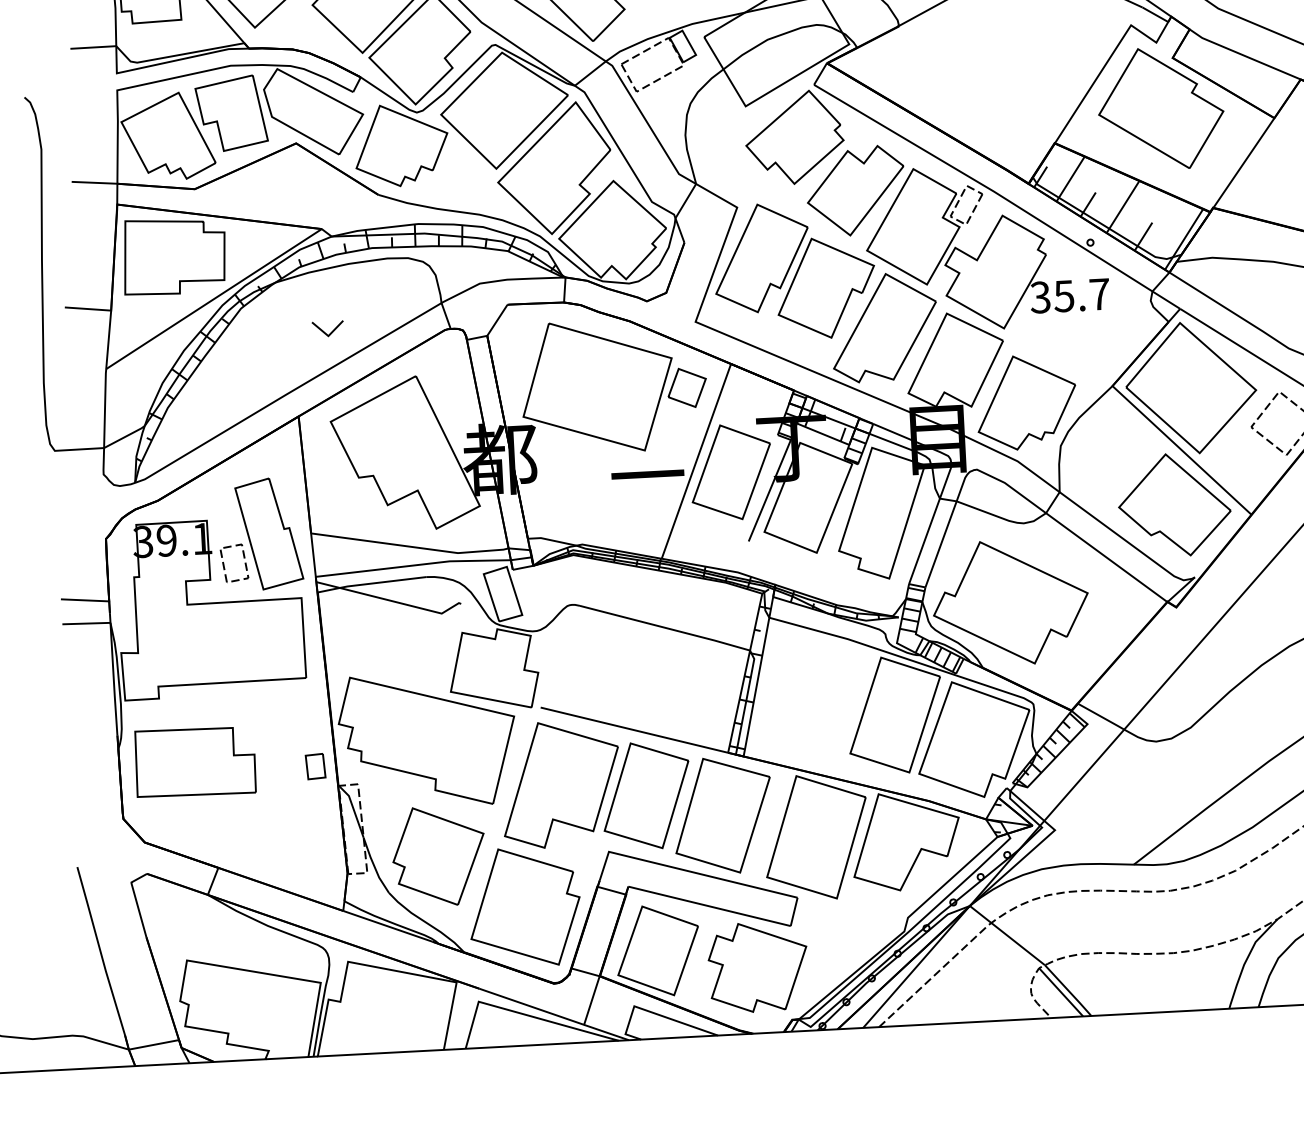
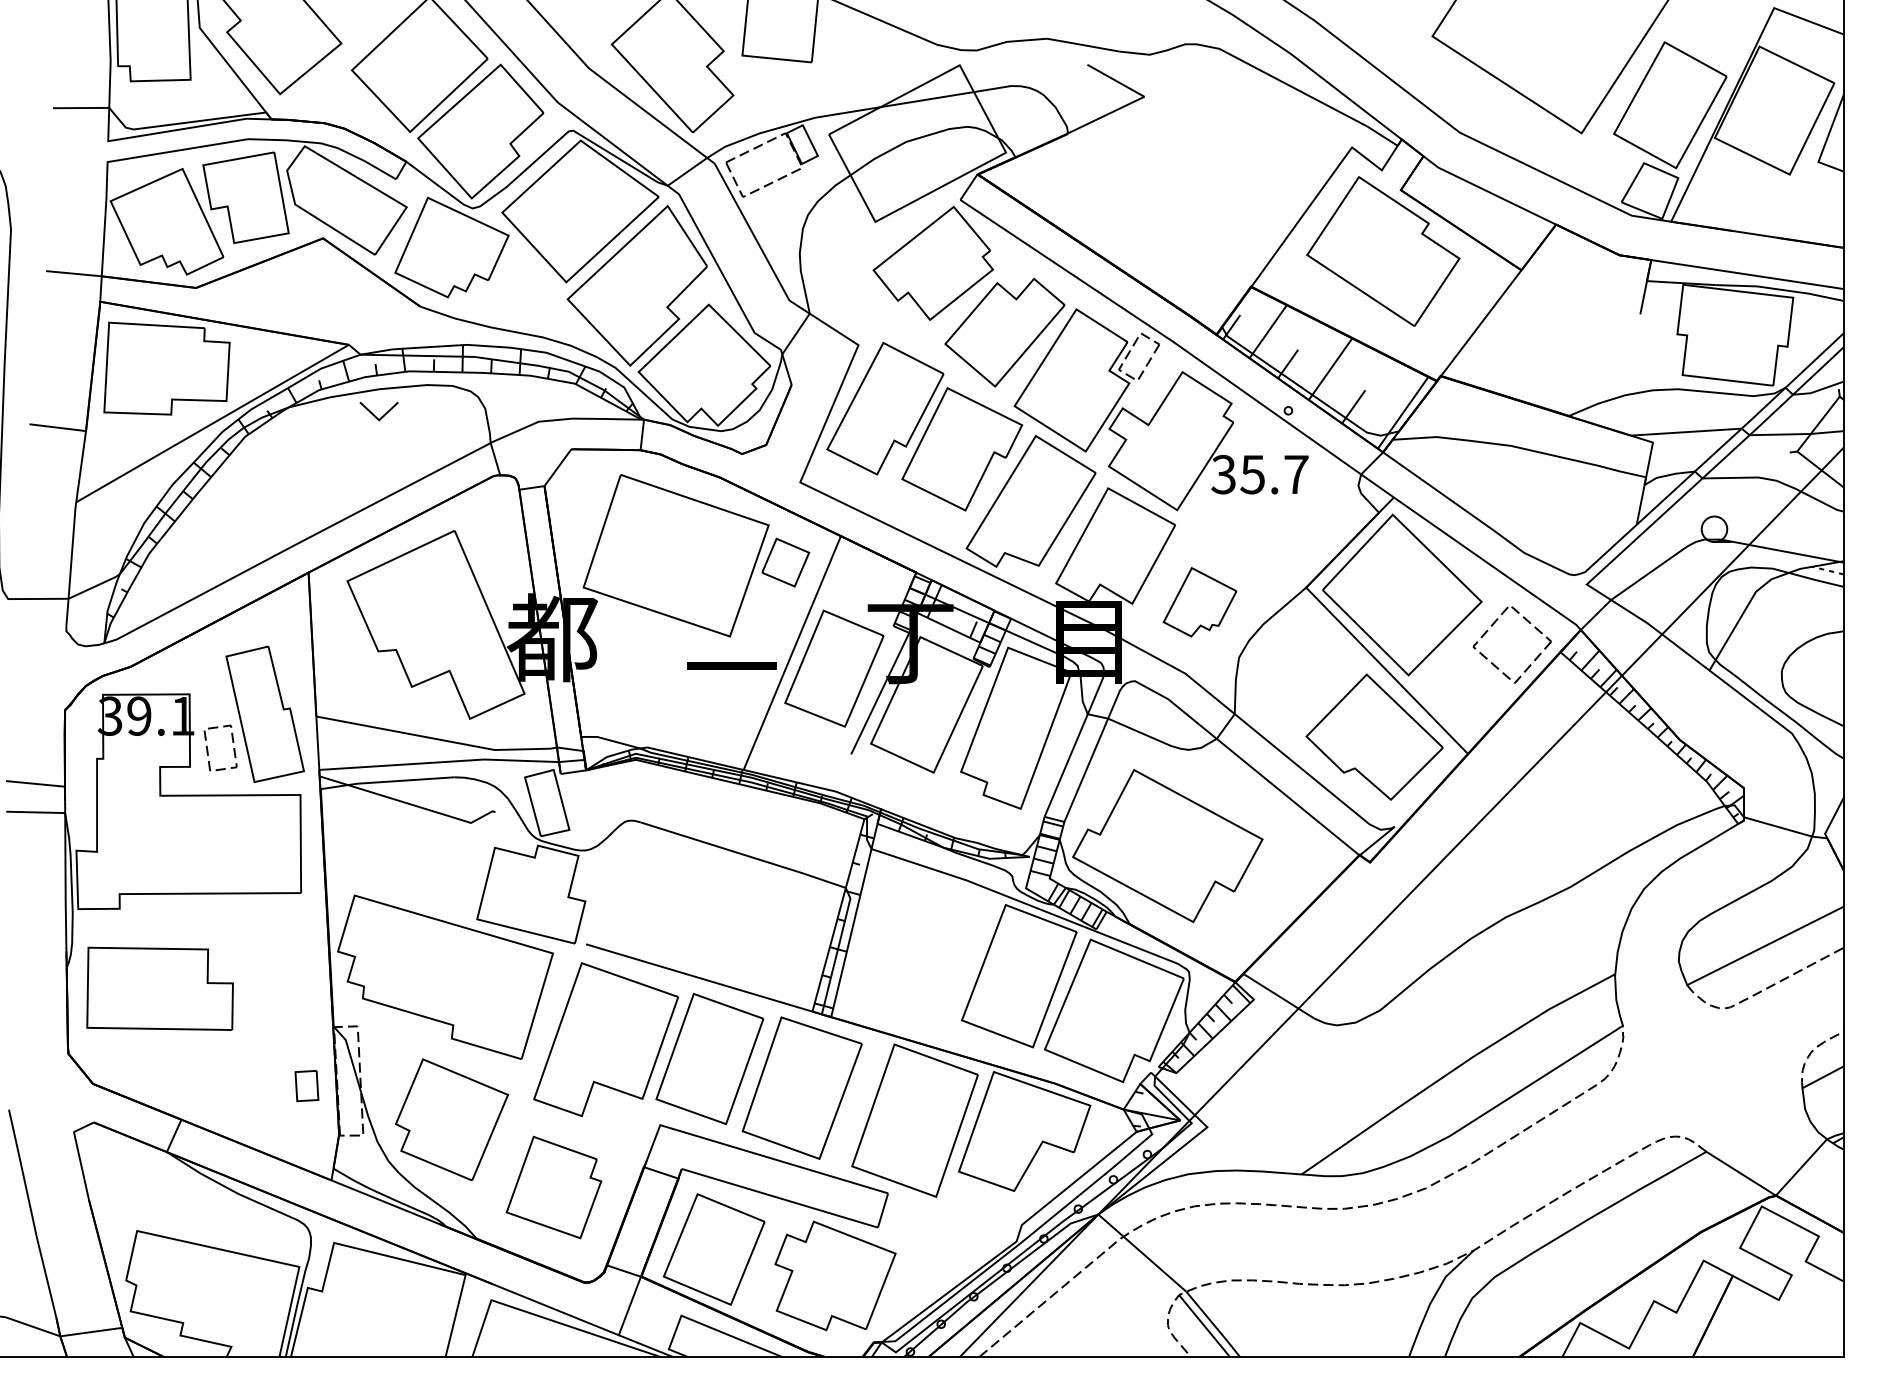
part: (327, 329) -> (378, 411), moved
part: (1026, 402) -> (1199, 602), size x0.6
part: (315, 766) -> (306, 1086), moved
part: (524, 907) -> (553, 1187), size x0.7

